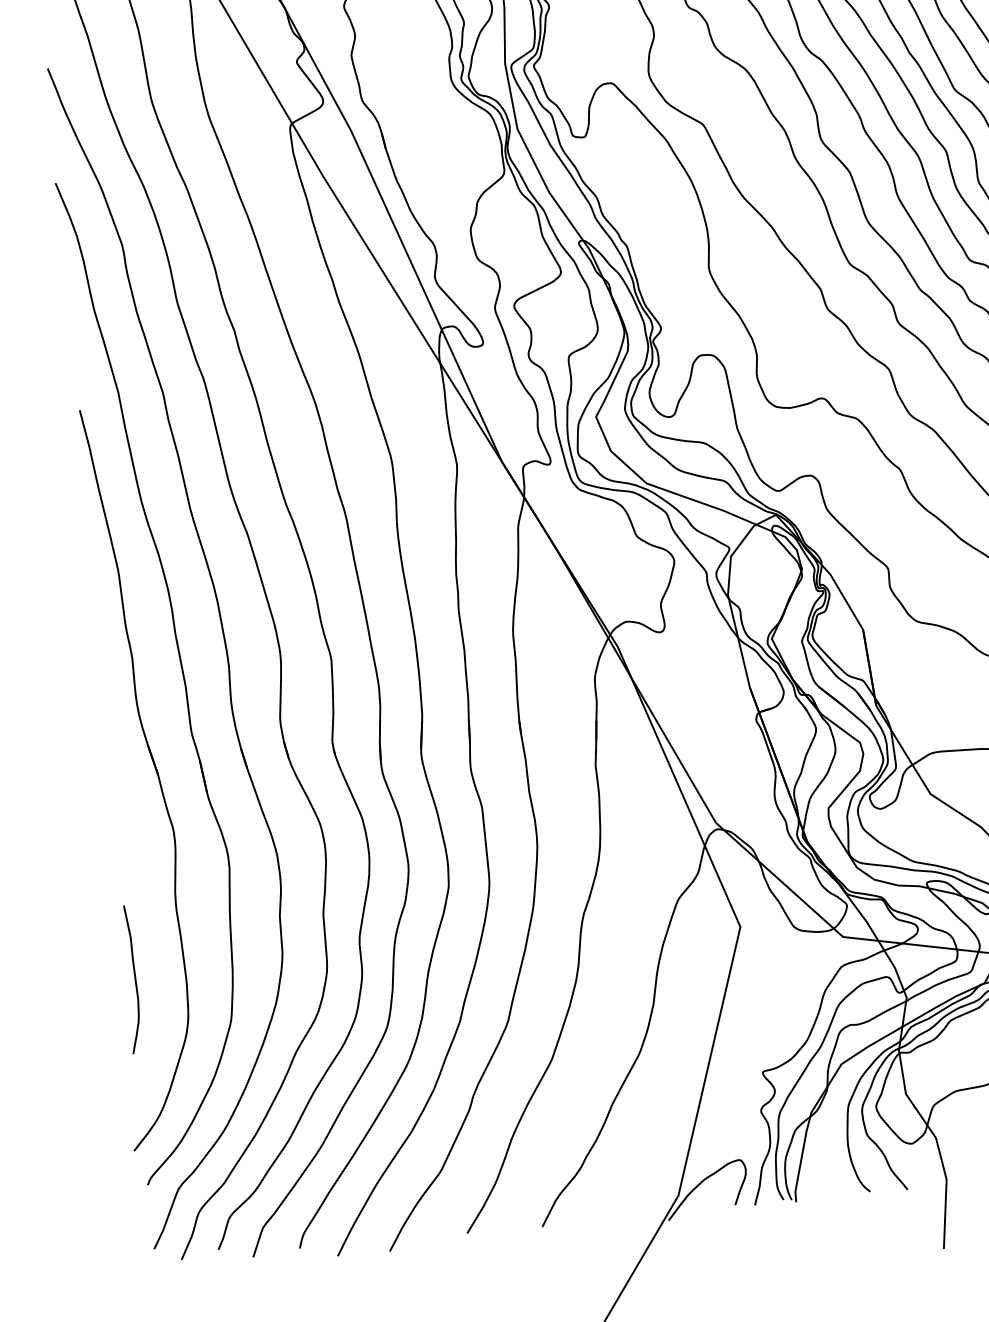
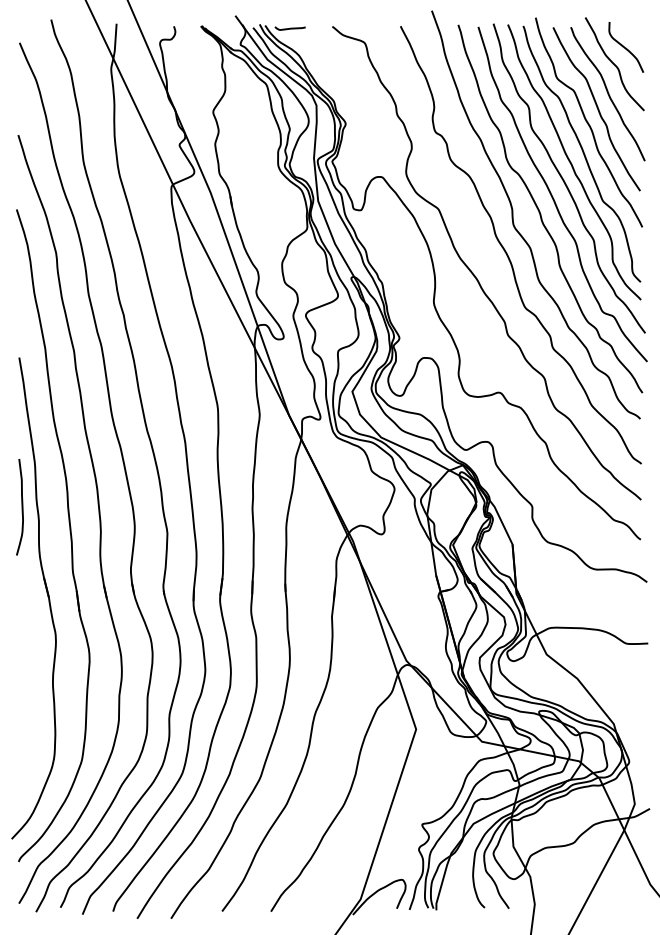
curve: (133, 979) -> (21, 507), moved

